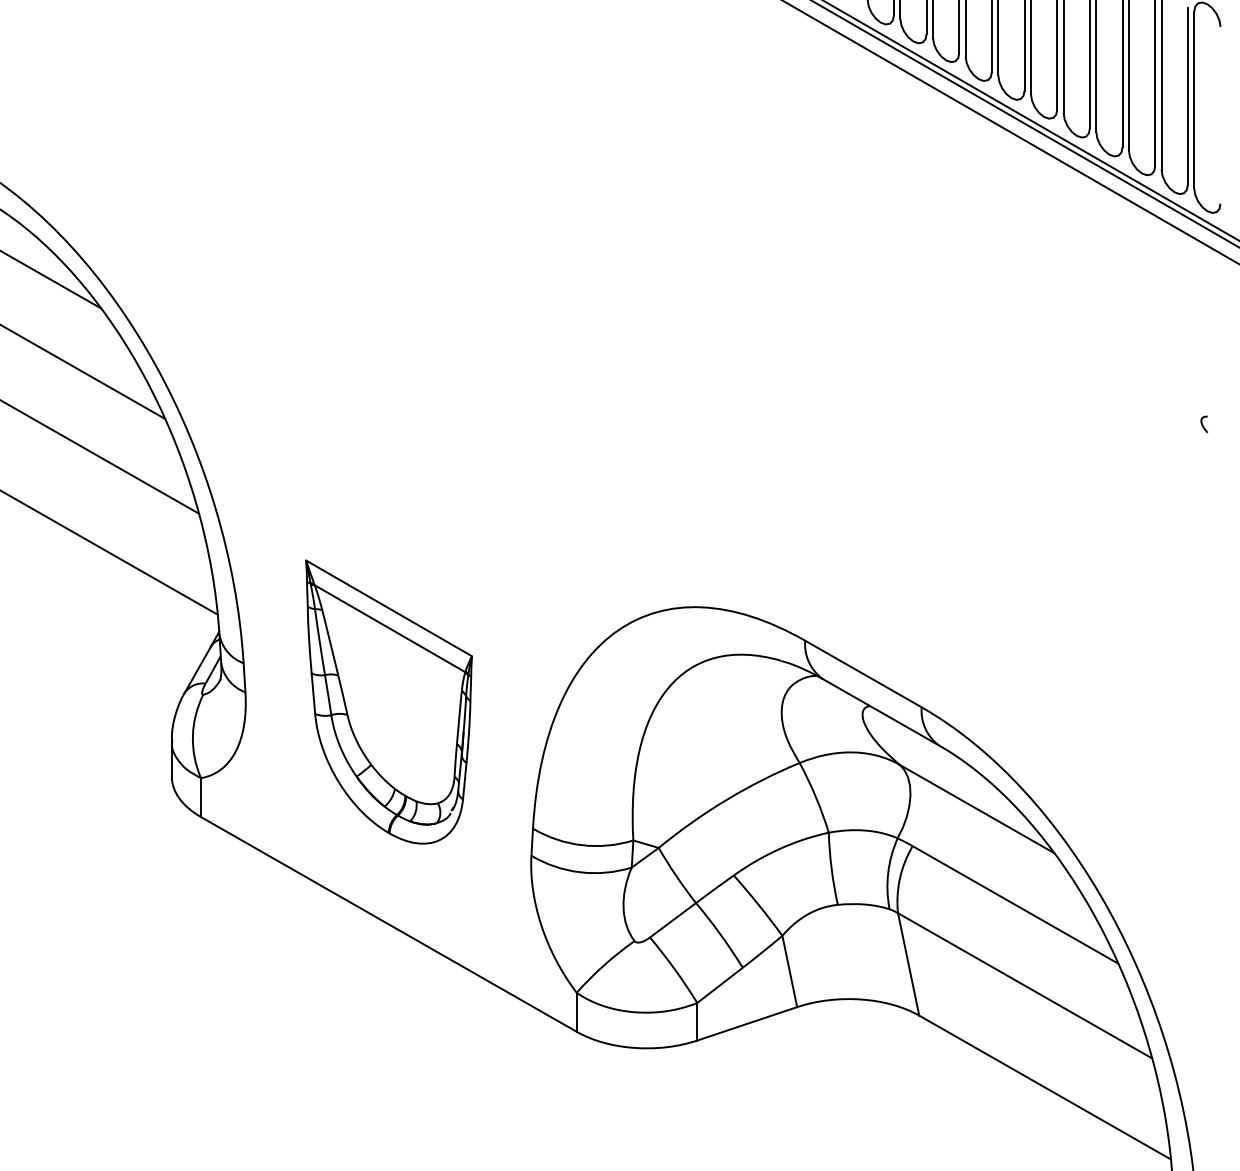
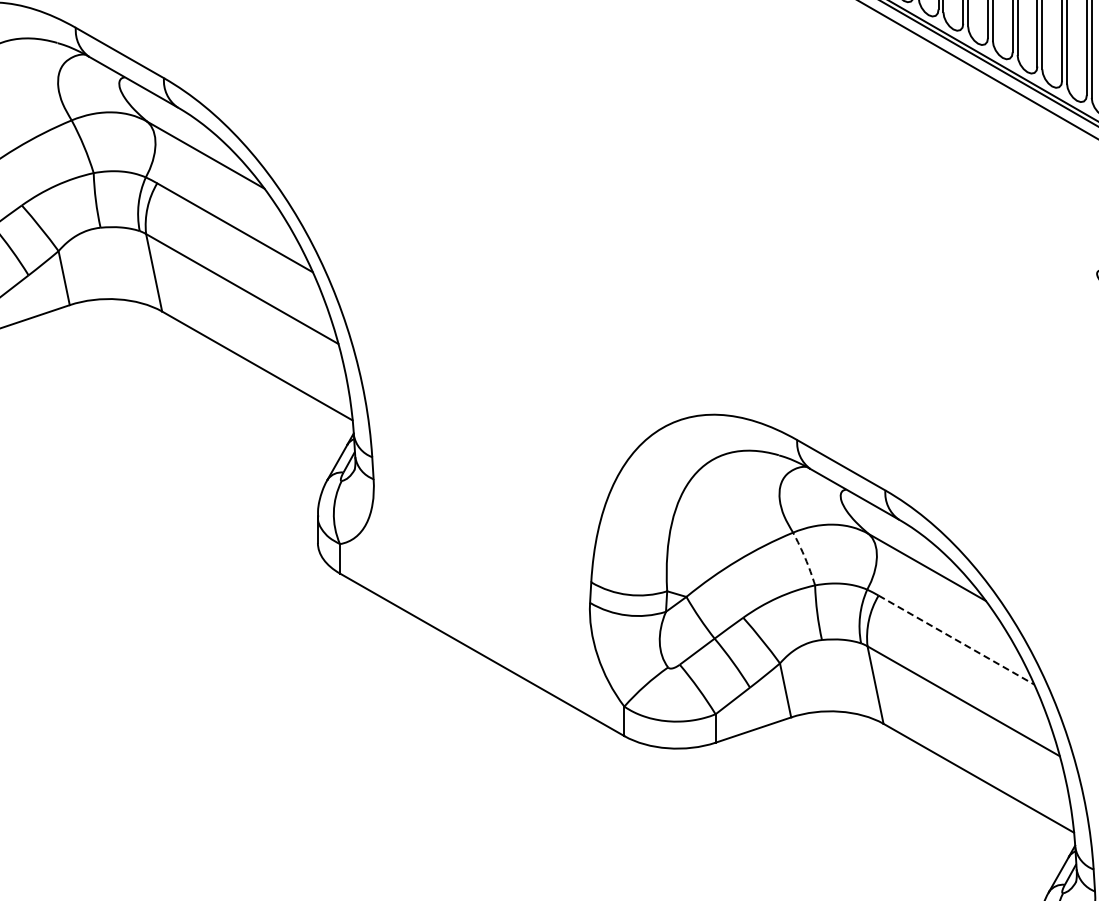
part: (389, 702) -> (482, 486), removed
arc: (816, 797) -> (805, 558), solid -> dashed
line: (1015, 905) -> (956, 640), solid -> dashed

